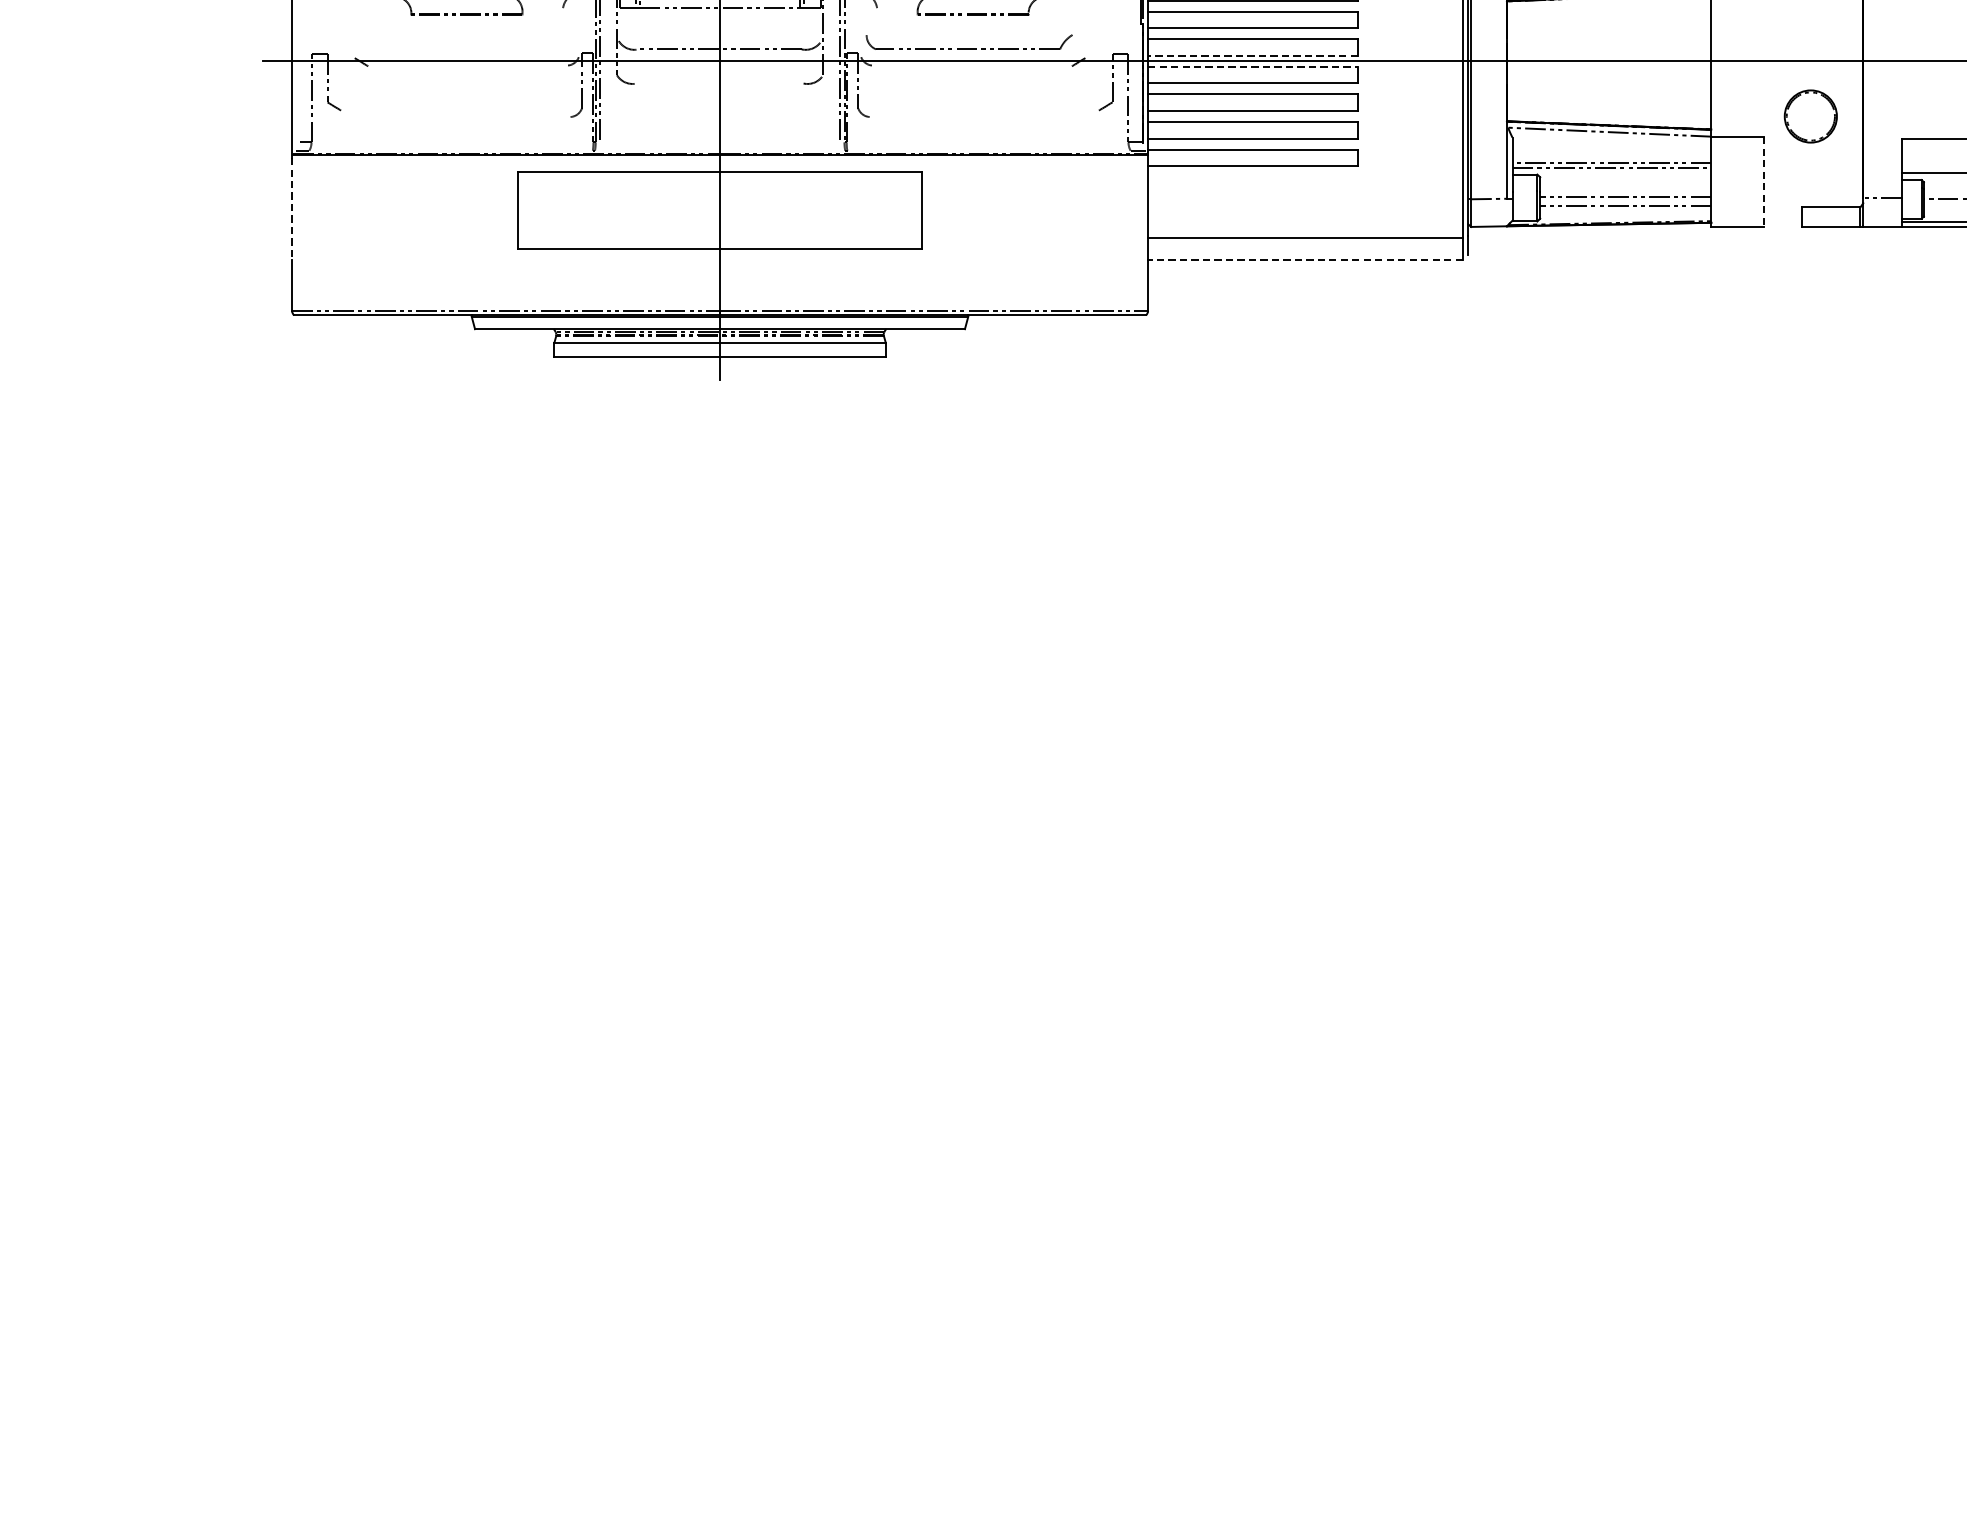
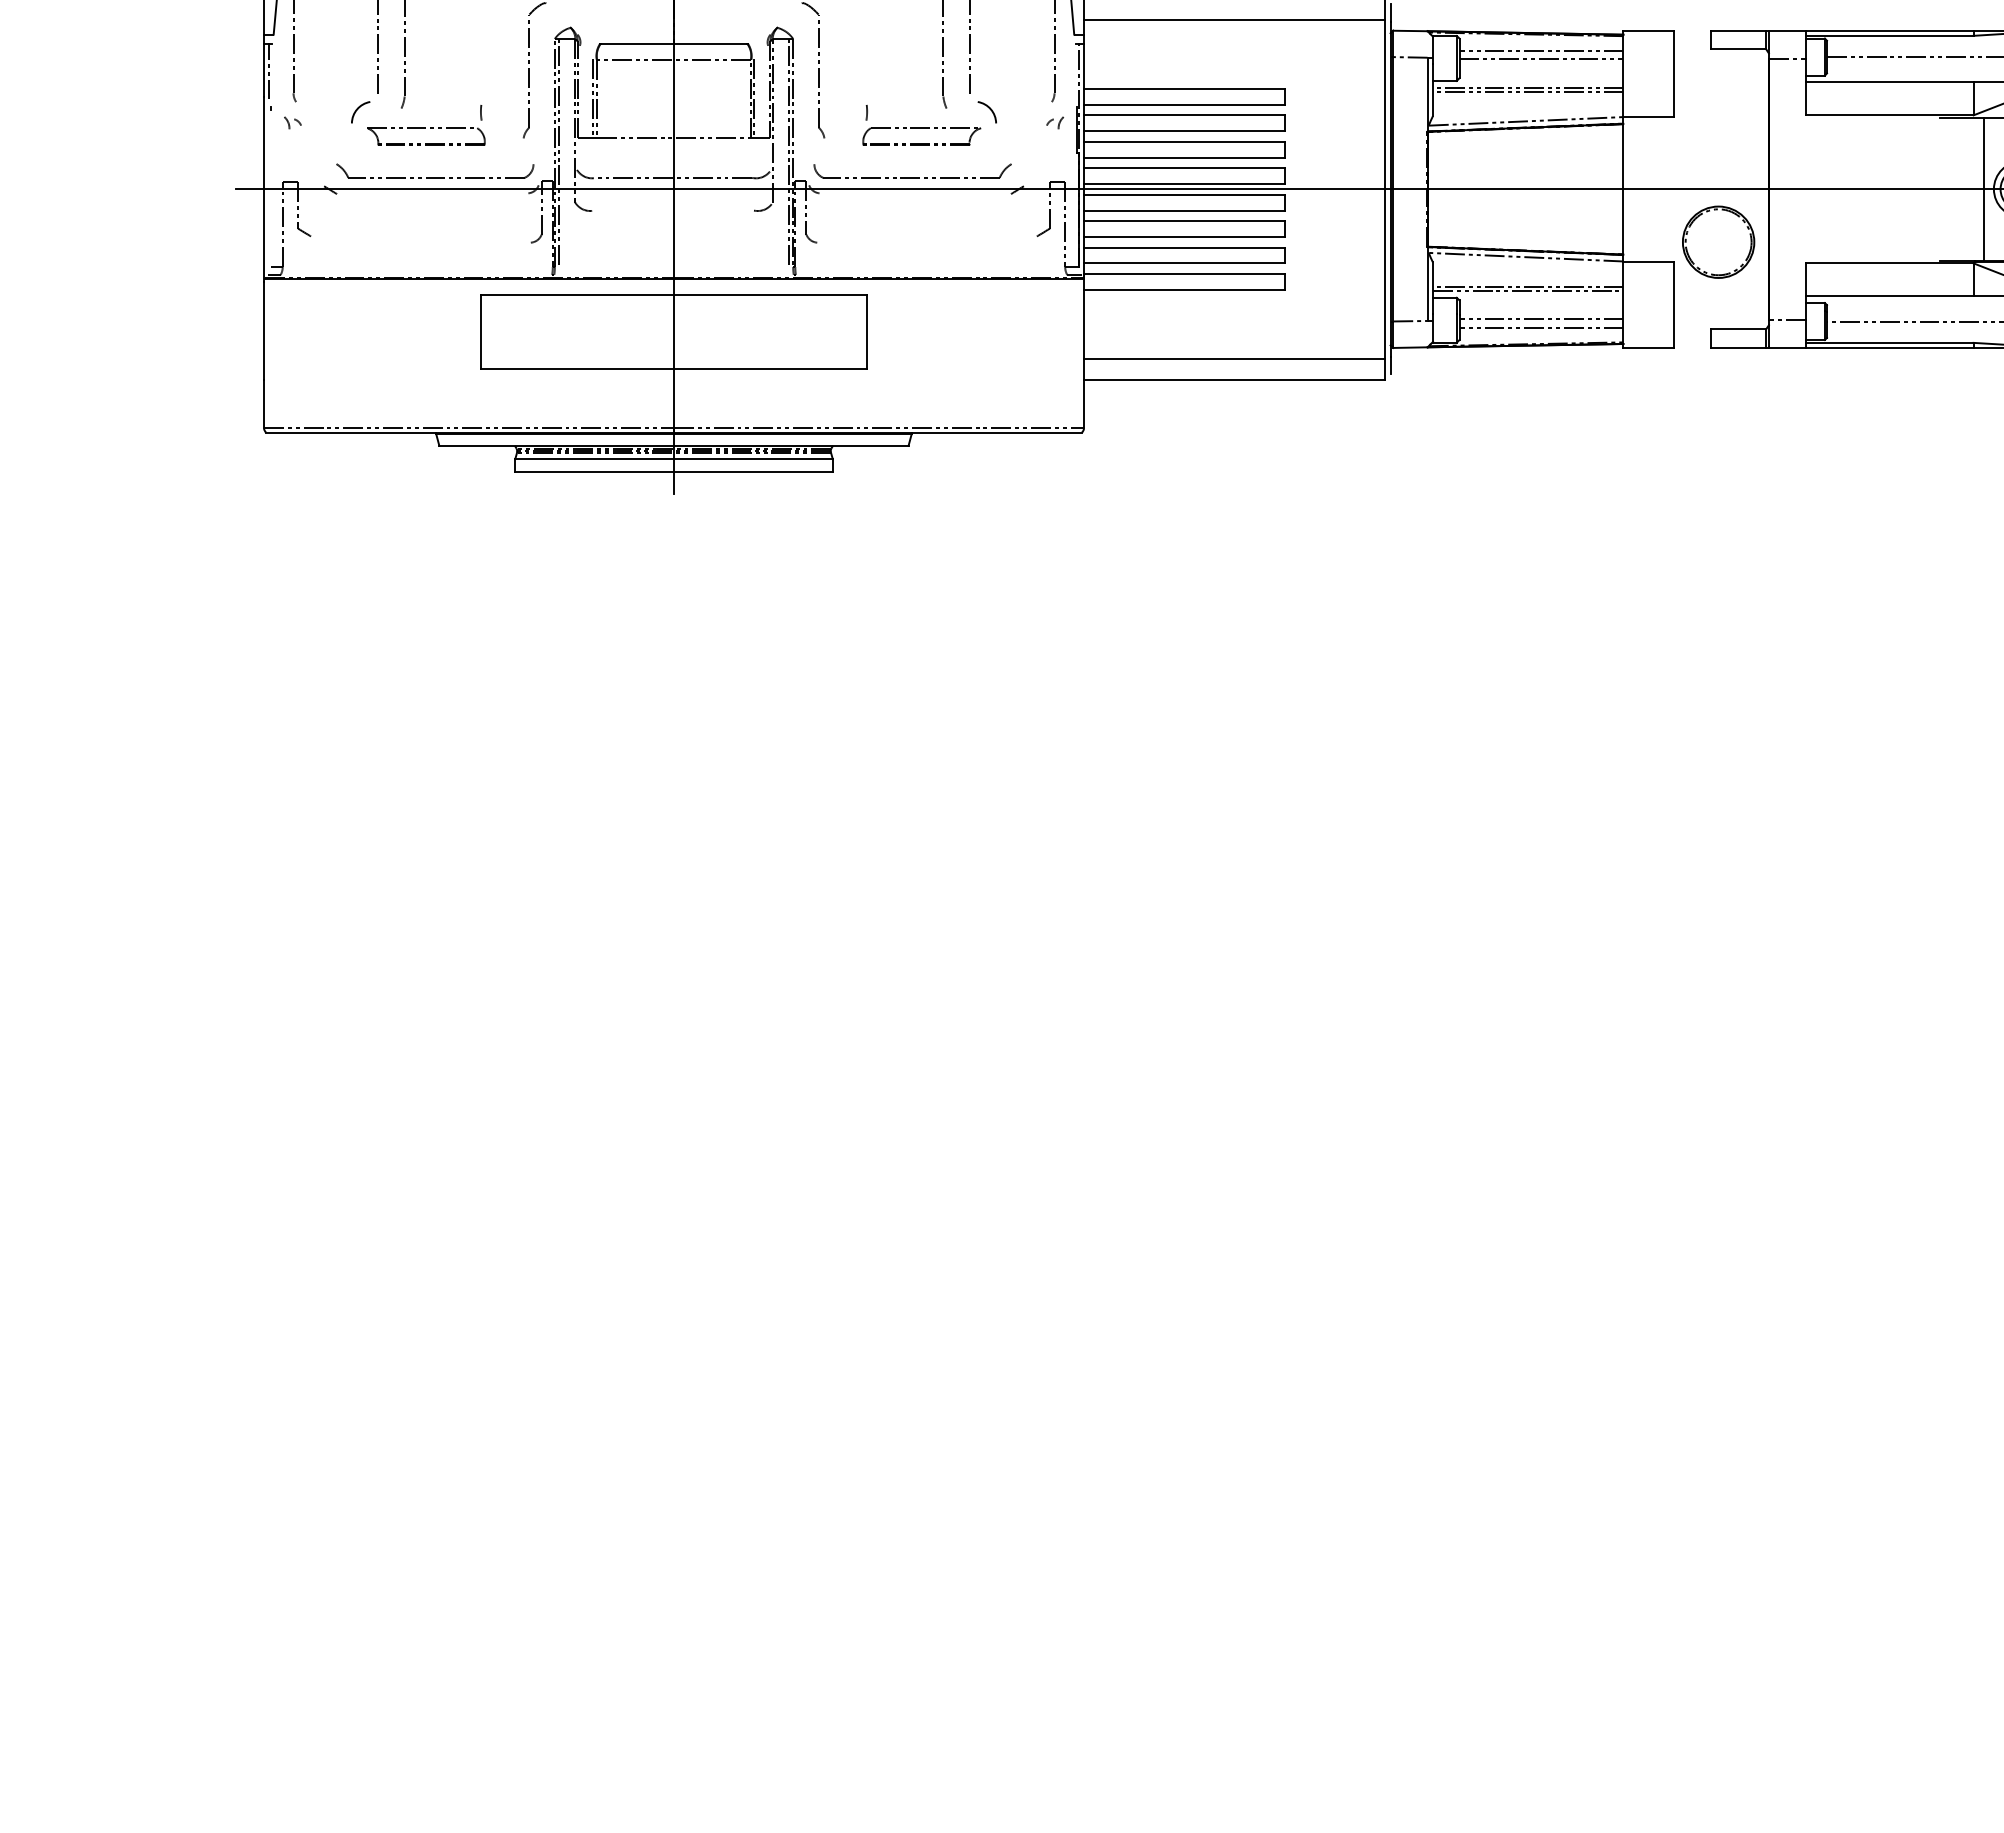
part: (471, 48) -> (435, 177), added
line: (1253, 56) -> (1184, 184), dashed -> solid
line: (1253, 66) -> (1184, 194), dashed -> solid
part: (1810, 115) -> (1718, 241), size x1.43
line: (1763, 182) -> (1673, 305), dashed -> solid
line: (292, 208) -> (264, 330), dashed -> solid
line: (1305, 259) -> (1234, 379), dashed -> solid

